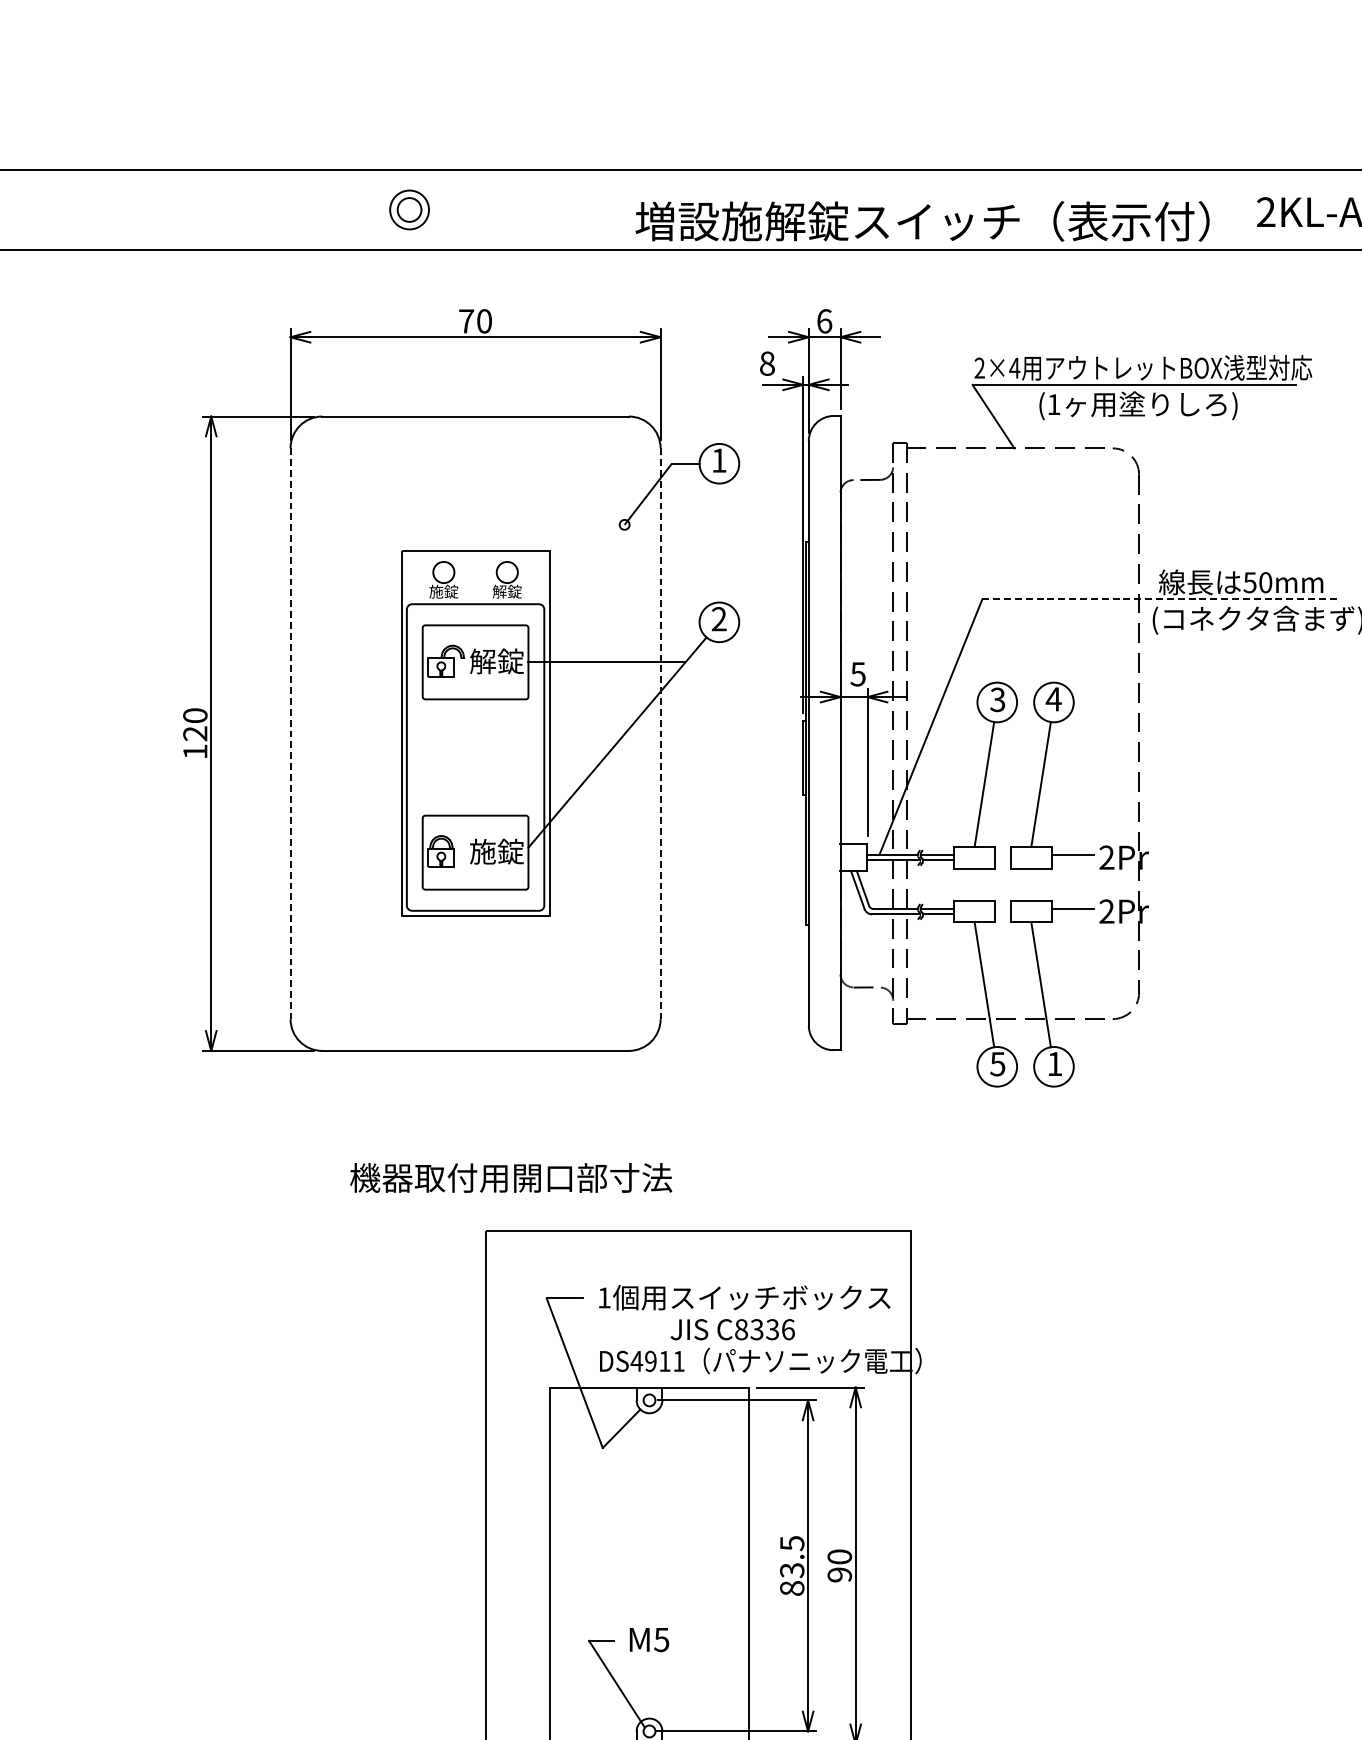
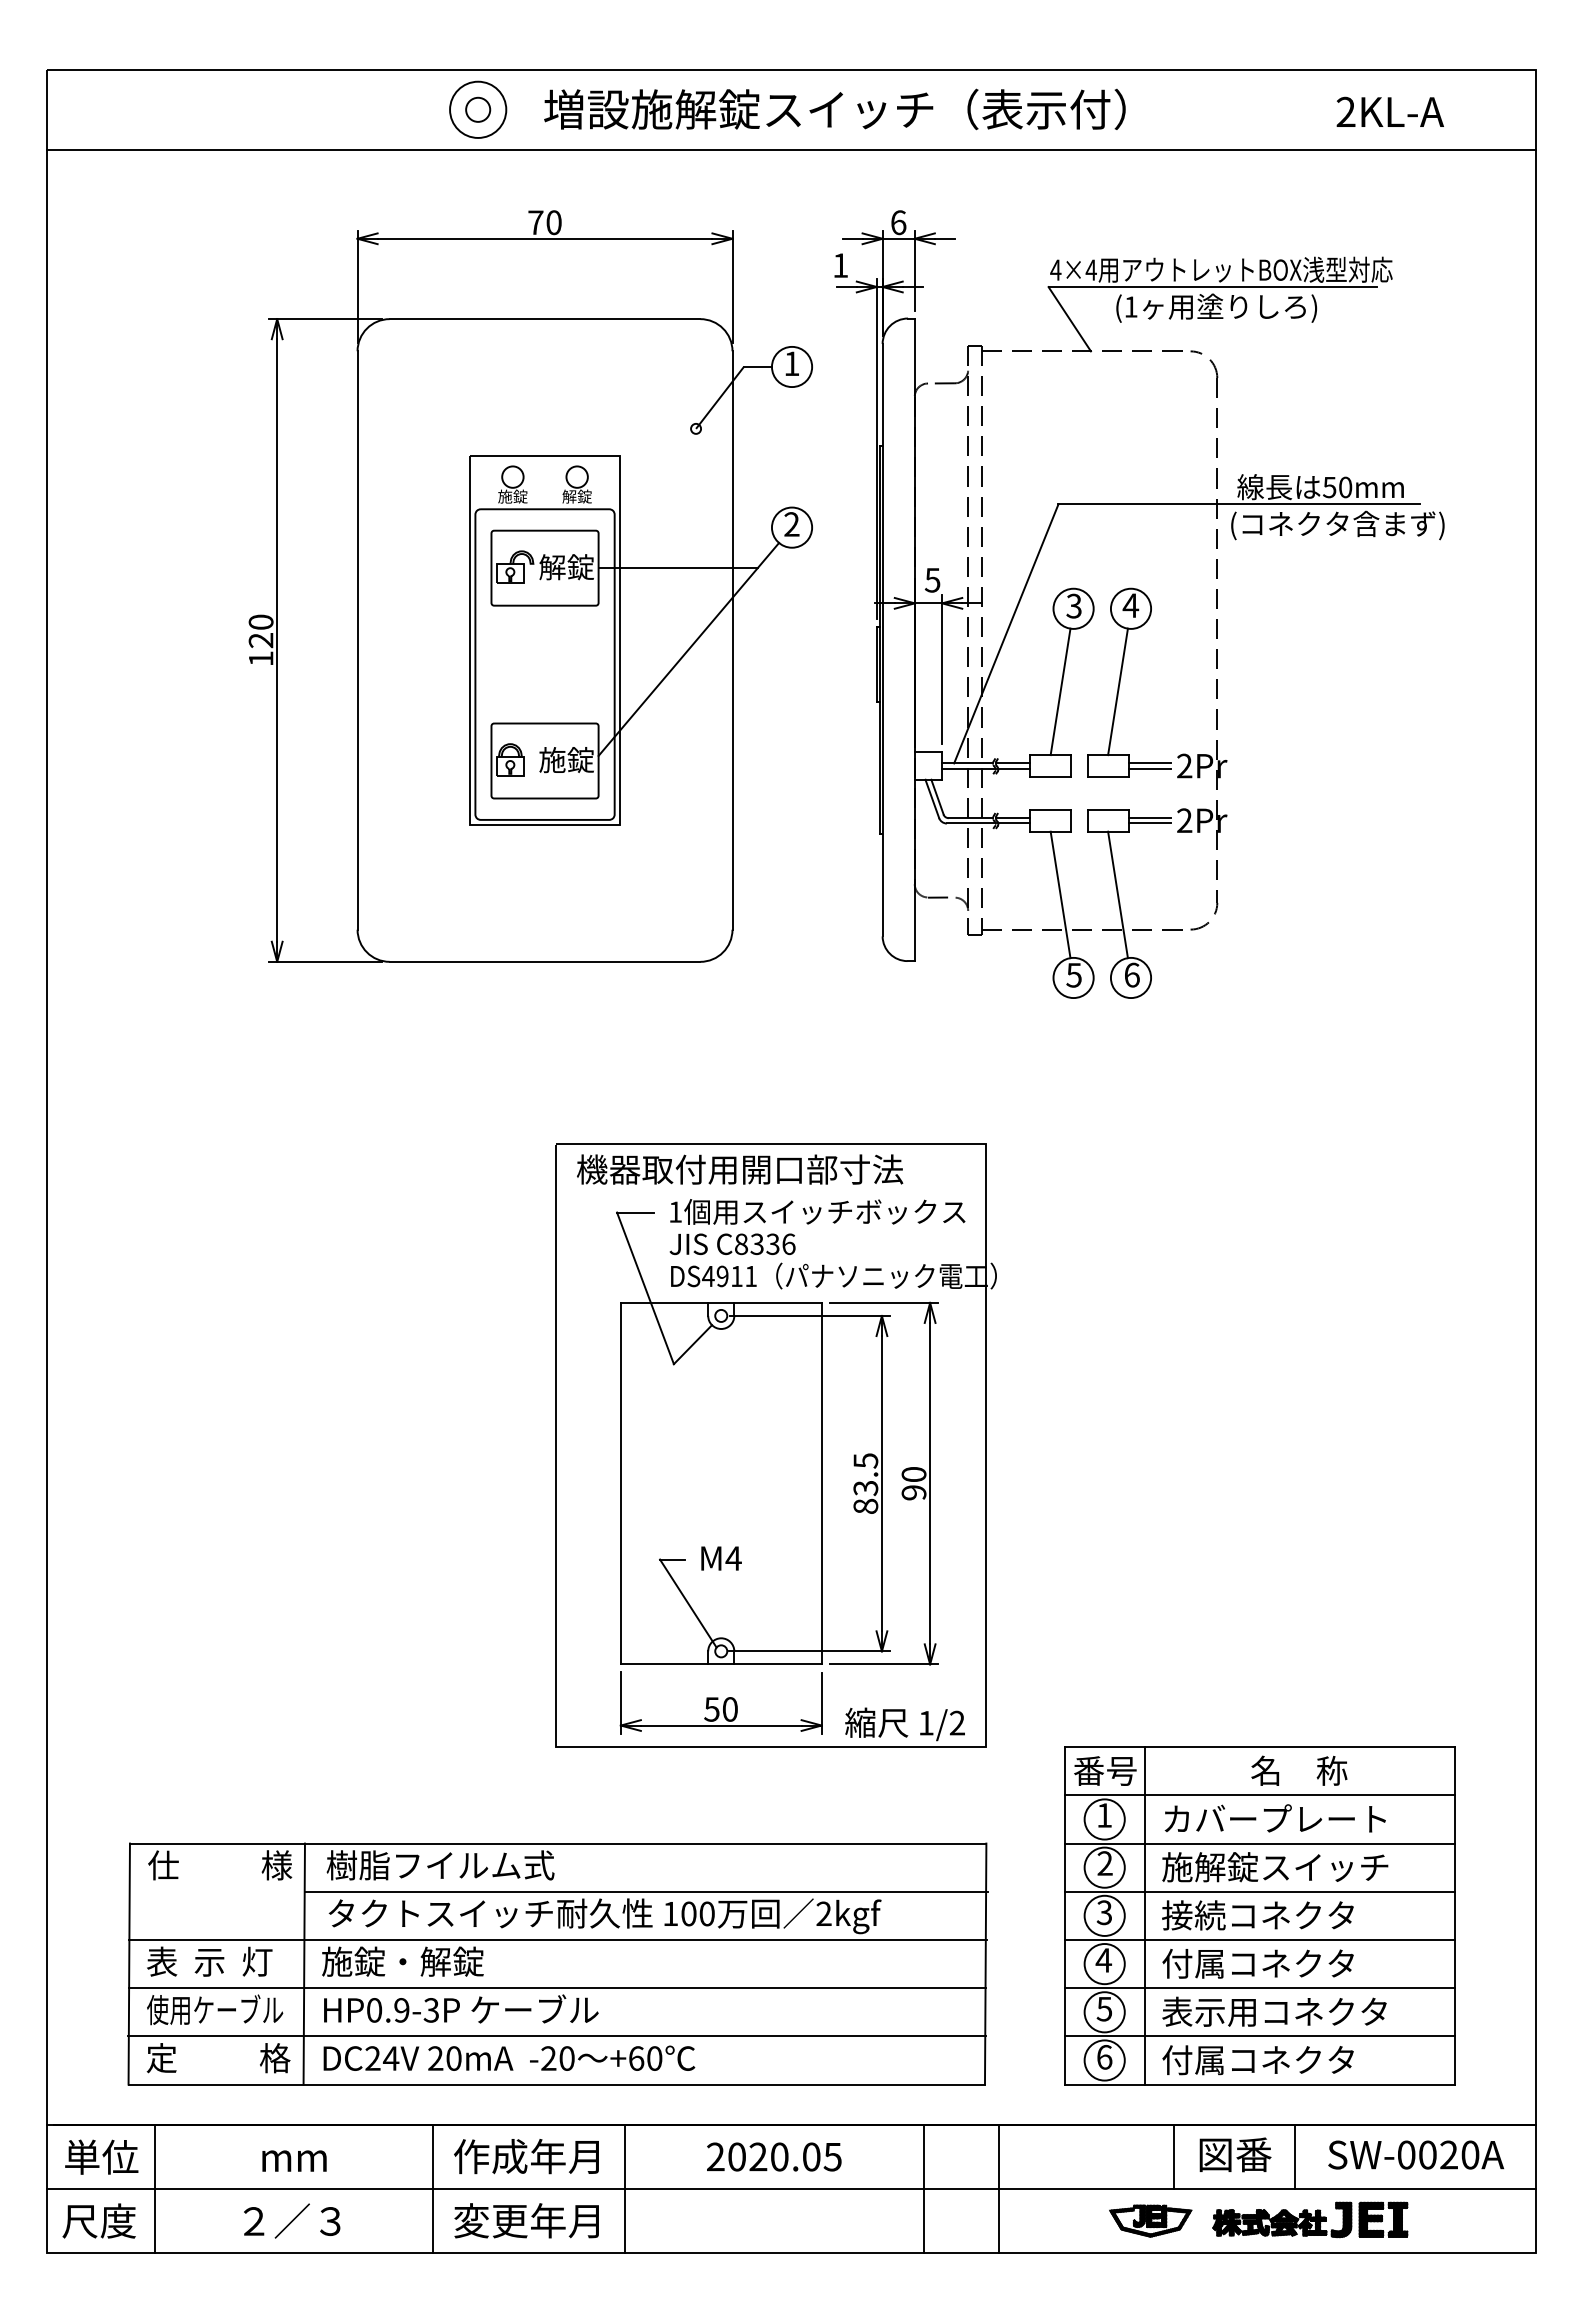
circle: (409, 209) -> (478, 109), size x1.43
text: (922, 221) -> (834, 109), moved
text: (767, 363) -> (840, 265), 8 -> 1
text: (979, 367) -> (1055, 269), 2×4 -> 4×4
line: (1161, 599) -> (1239, 504), dashed -> solid
line: (290, 733) -> (357, 640), dashed -> solid
line: (660, 733) -> (732, 640), dashed -> solid
line: (1072, 860) -> (1149, 768), added
line: (1072, 914) -> (1149, 823), added
text: (1055, 1063) -> (1132, 974), 1 -> 6
text: (511, 1177) -> (740, 1169), moved
text: (732, 1329) -> (732, 1244), moved
text: (661, 1639) -> (733, 1558), M5 -> M4

